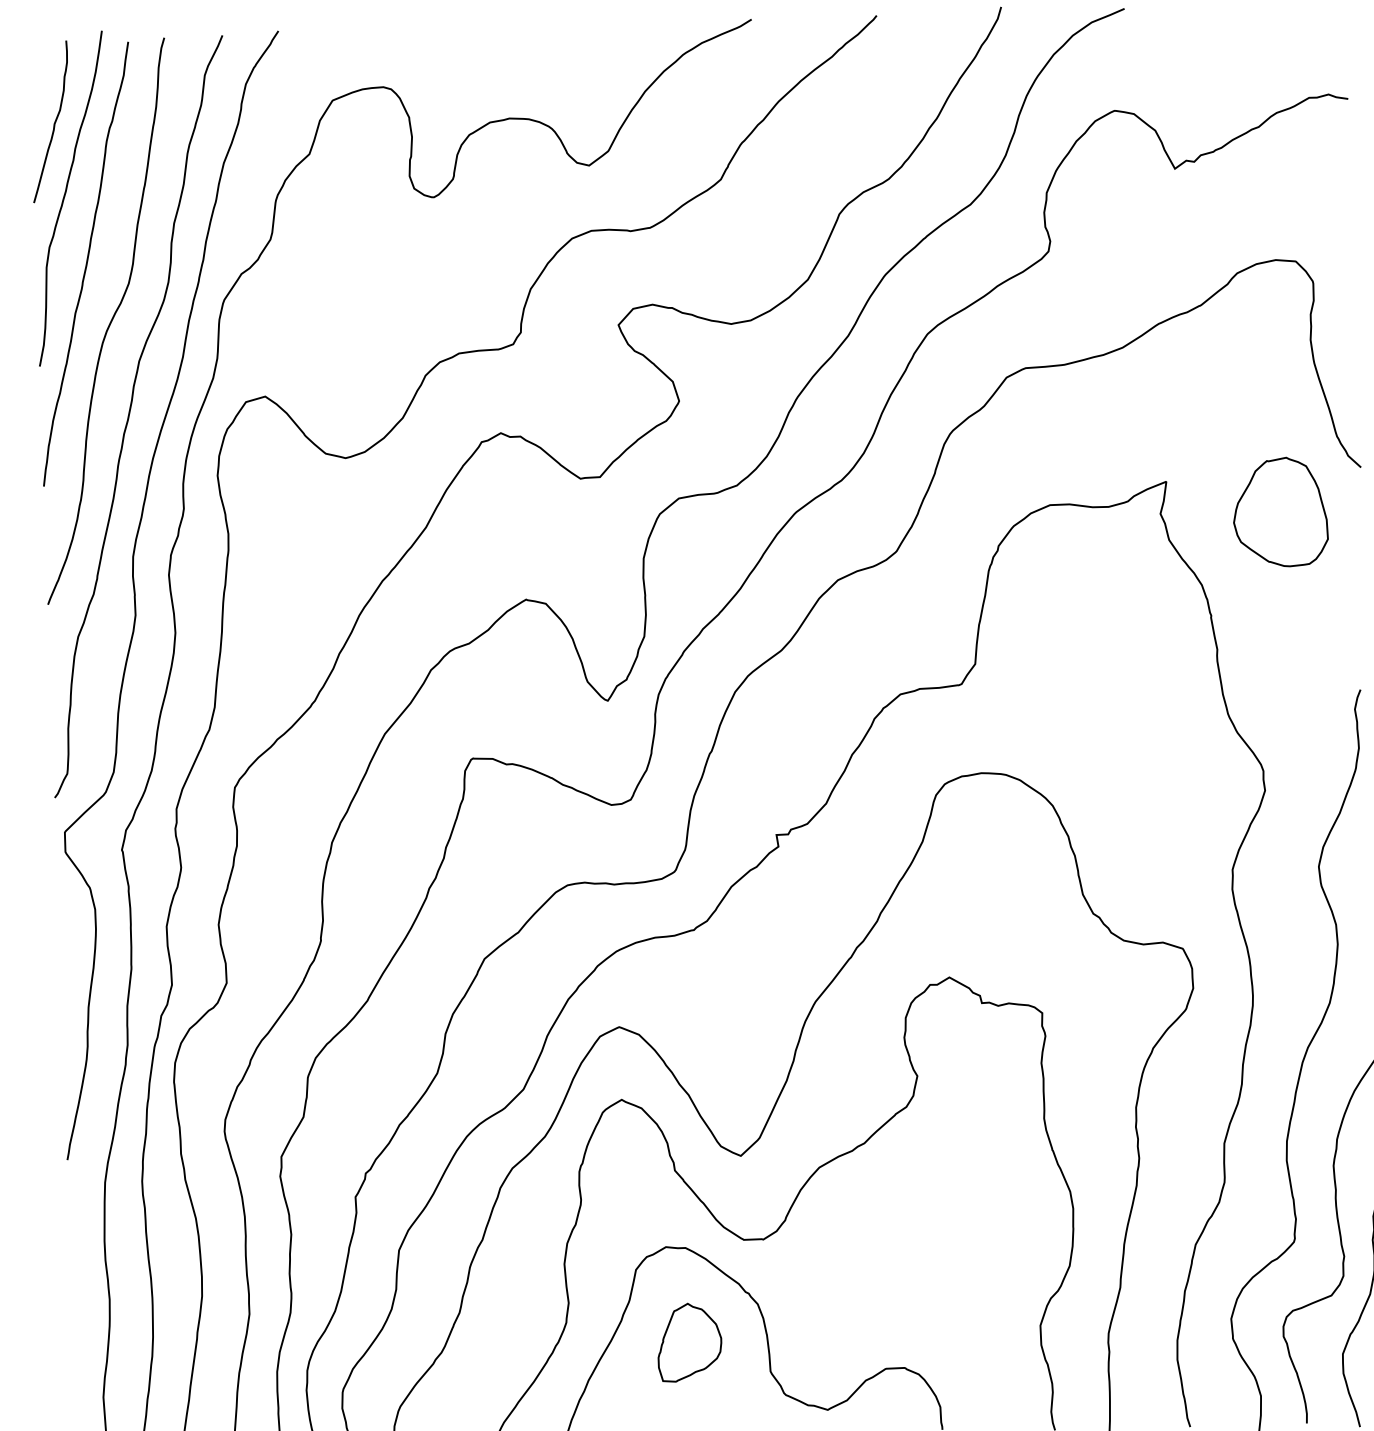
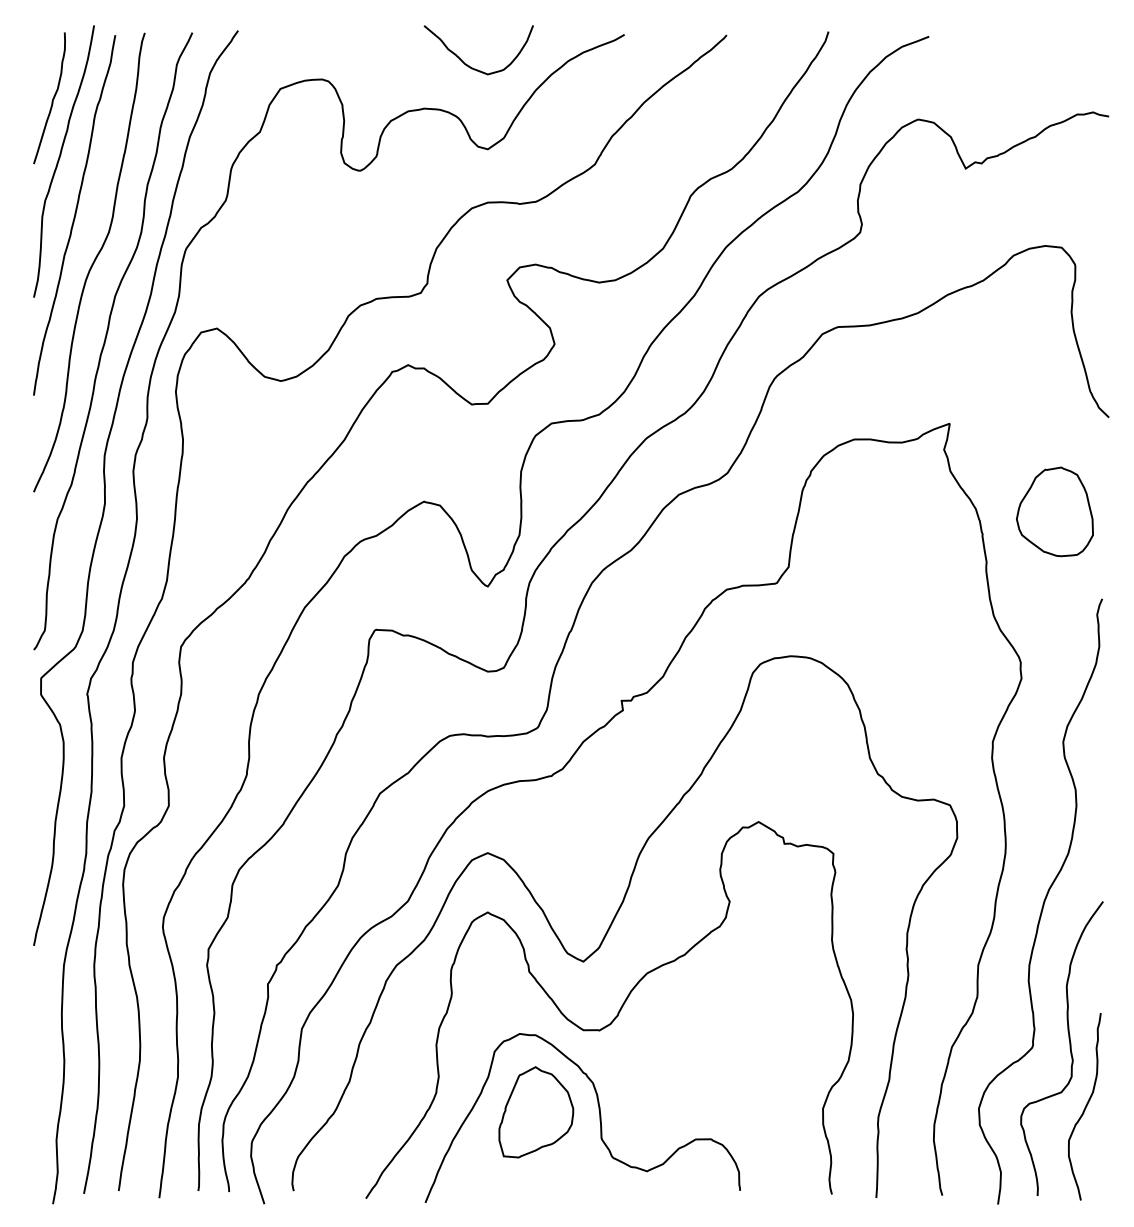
curve: (563, 63) -> (469, 65), added
part: (1279, 511) -> (1054, 511), moved
part: (689, 1342) -> (536, 1112), size x1.43

